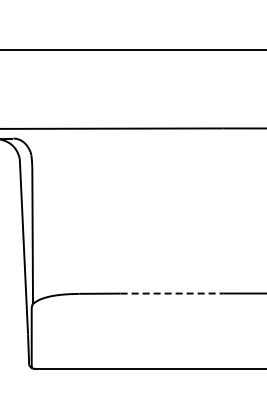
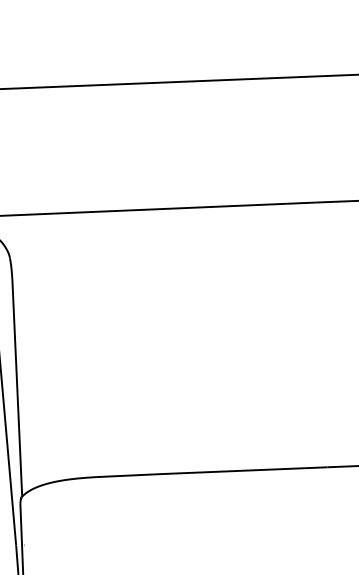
line: (172, 293) -> (245, 470), dashed -> solid

